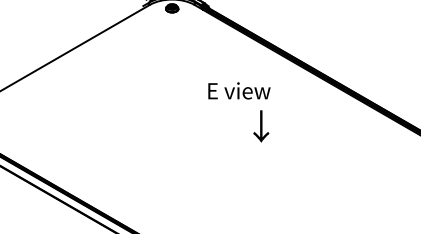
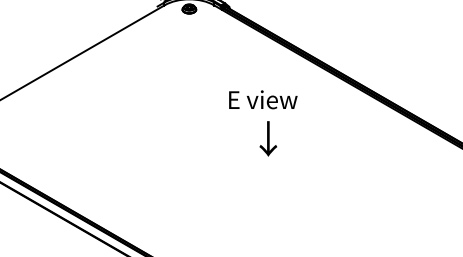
text: (261, 126) -> (268, 138), moved

